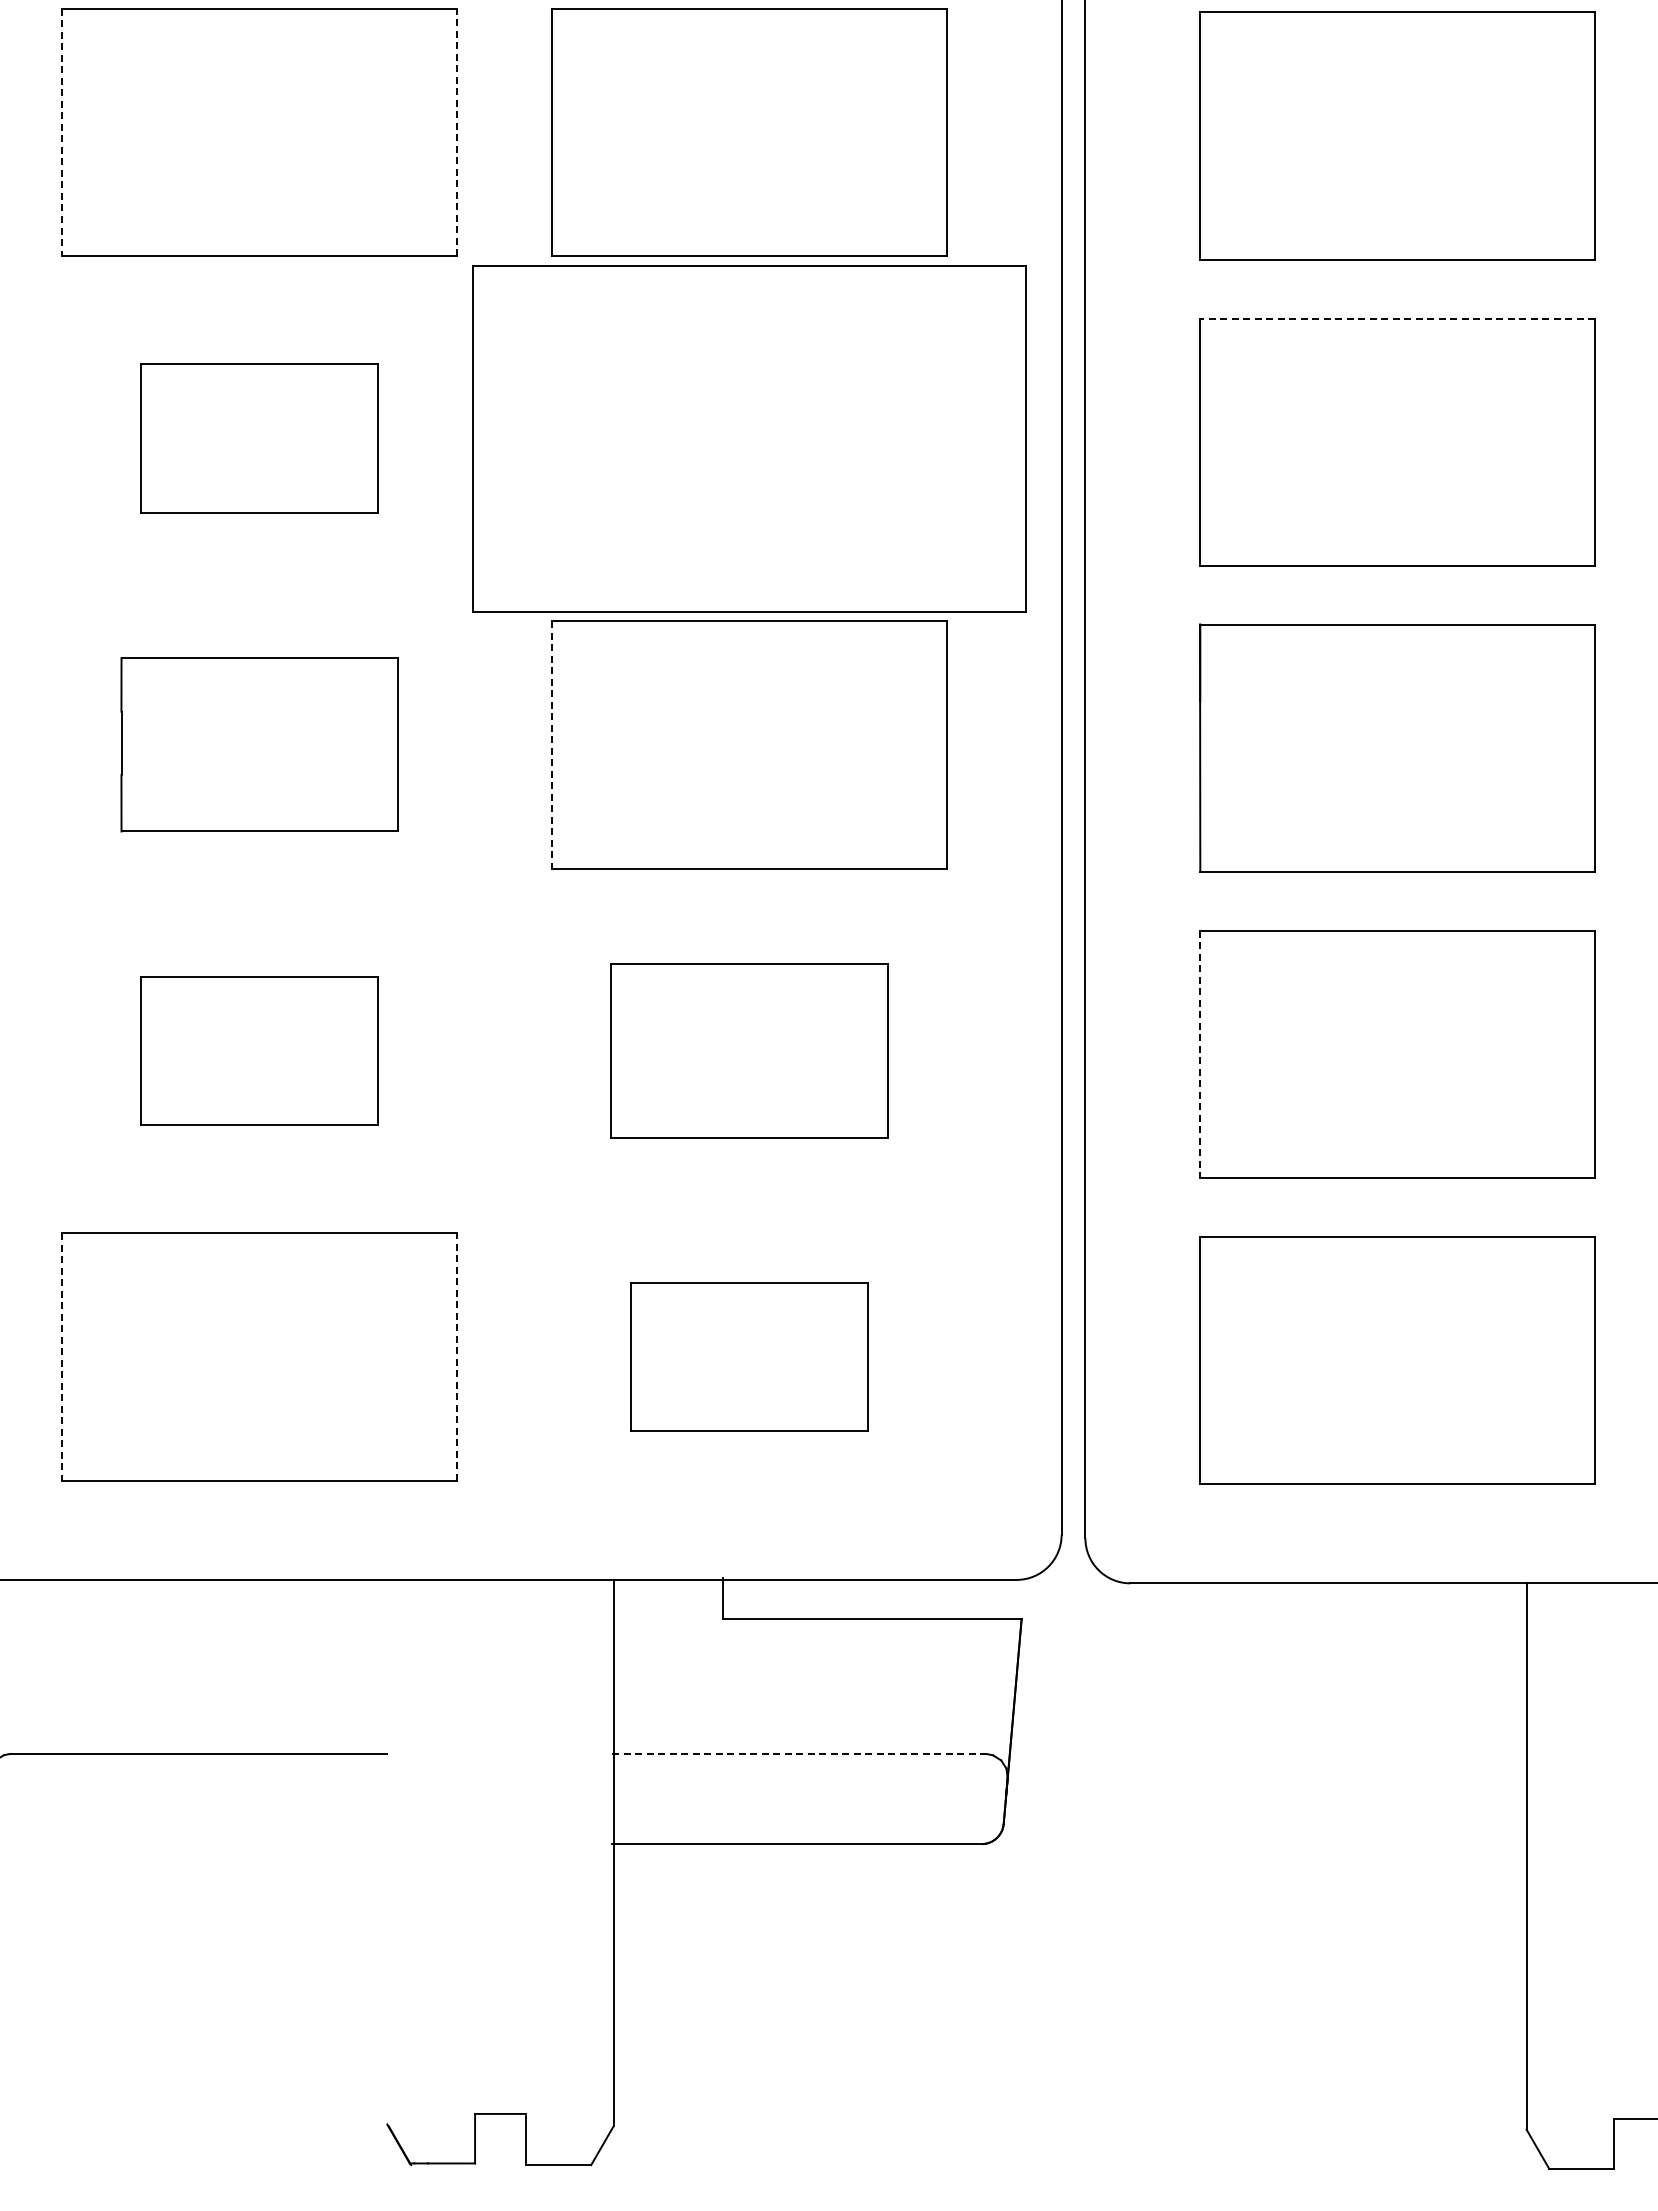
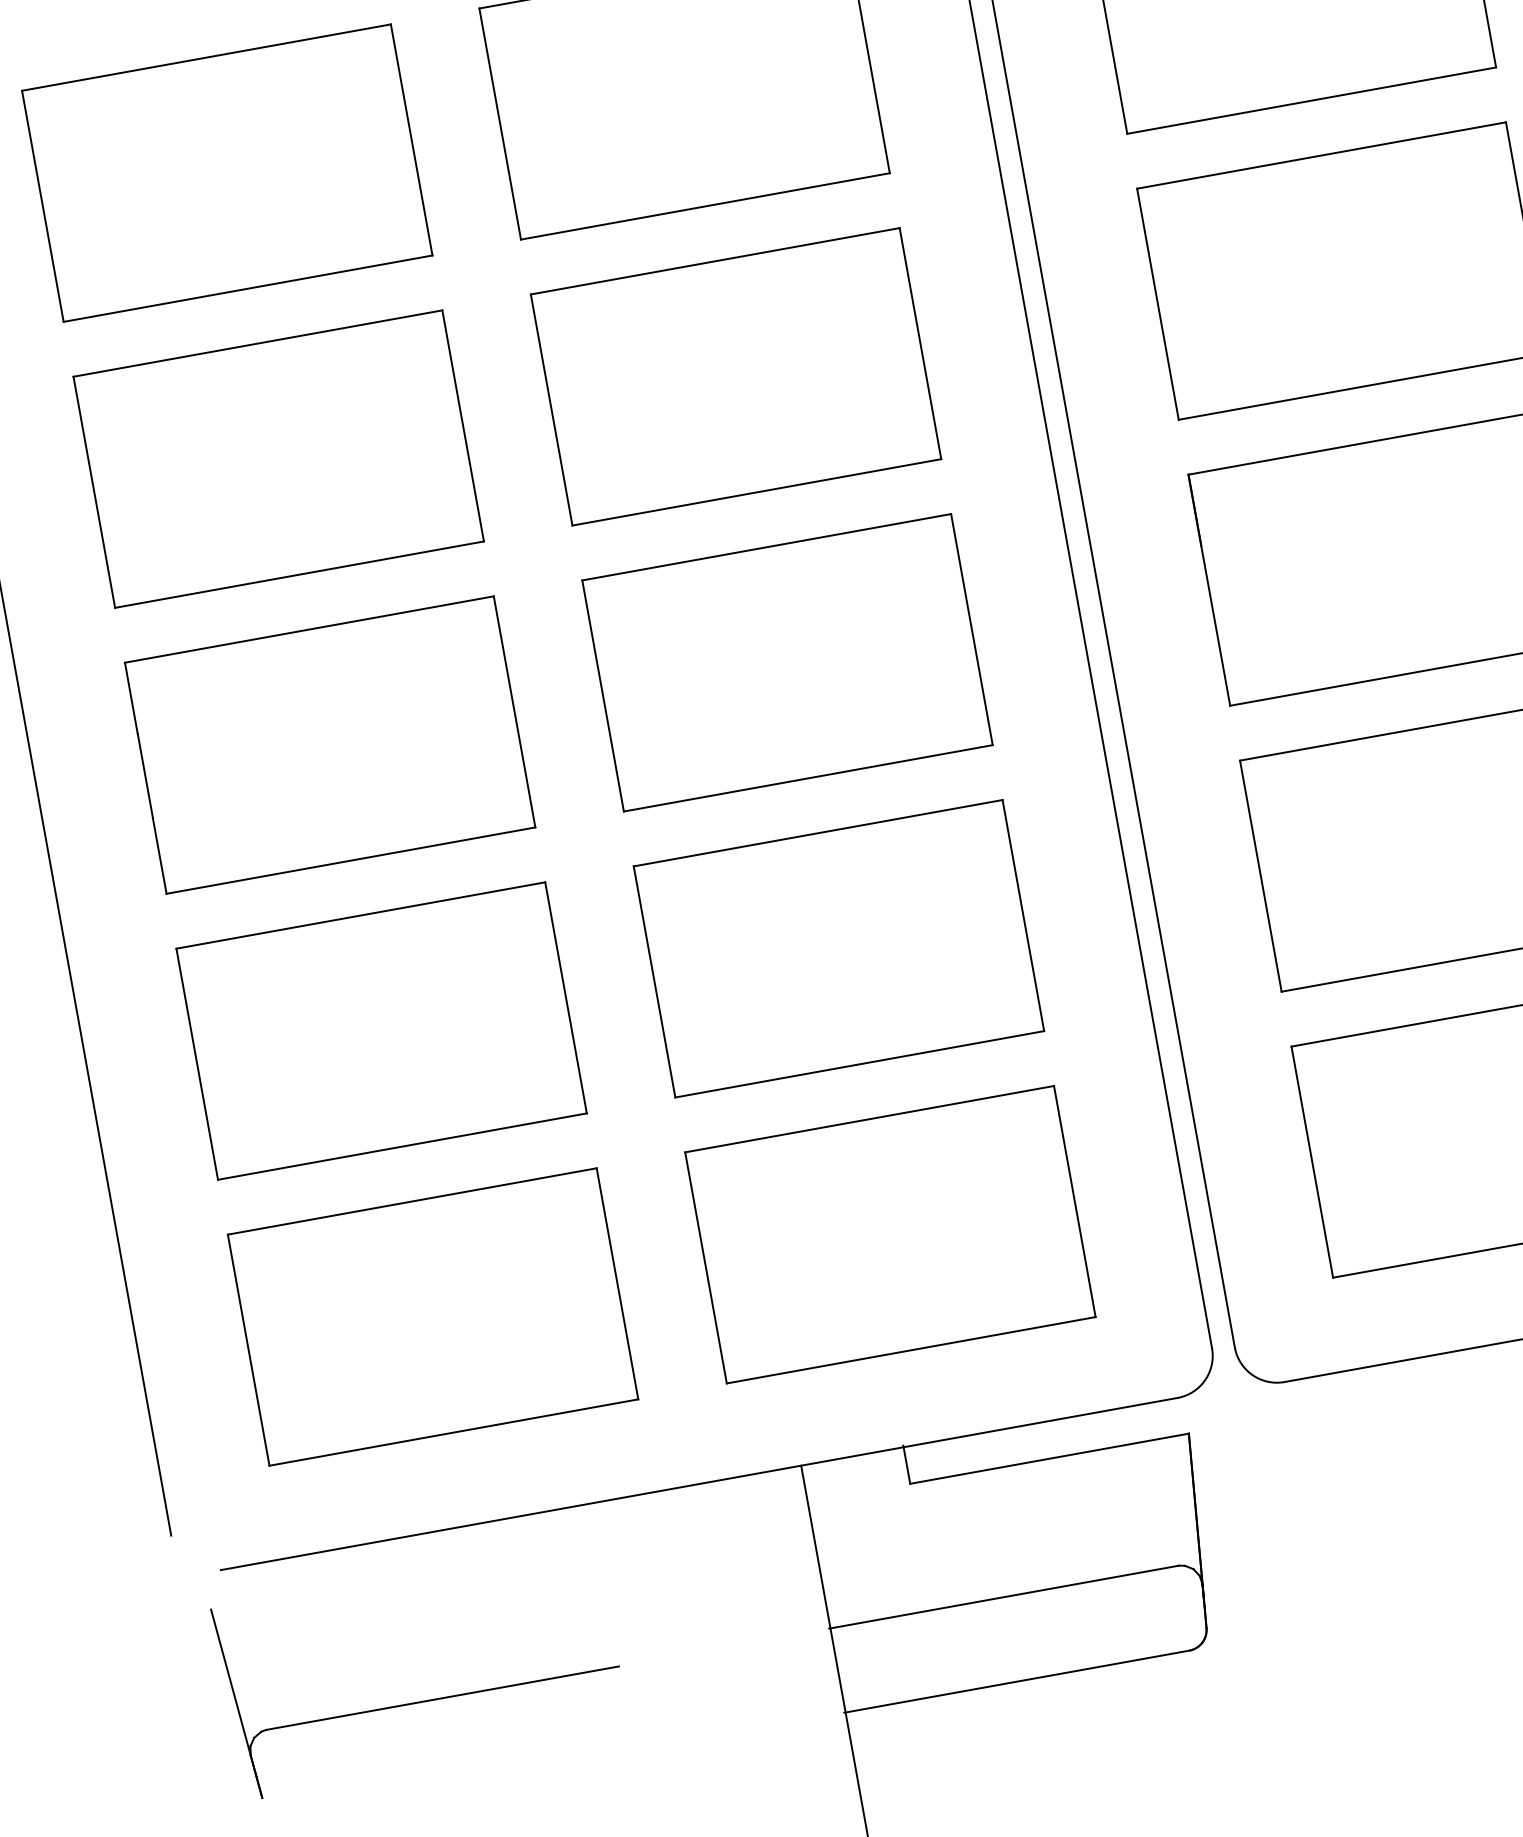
line: (62, 132) -> (42, 206), dashed -> solid
line: (457, 132) -> (411, 139), dashed -> solid
line: (1397, 318) -> (1321, 155), dashed -> solid
part: (259, 438) -> (278, 458), size x1.67
part: (749, 438) -> (736, 376), size x0.71
part: (259, 744) -> (329, 744), size x1.43
line: (551, 744) -> (602, 695), dashed -> solid
part: (259, 1050) -> (381, 1030), size x1.67
part: (749, 1050) -> (839, 948), size x1.43
line: (1200, 1054) -> (1261, 876), dashed -> solid
part: (749, 1356) -> (890, 1234), size x1.67
line: (62, 1357) -> (248, 1350), dashed -> solid
line: (457, 1357) -> (617, 1284), dashed -> solid
line: (799, 1754) -> (1004, 1597), dashed -> solid

